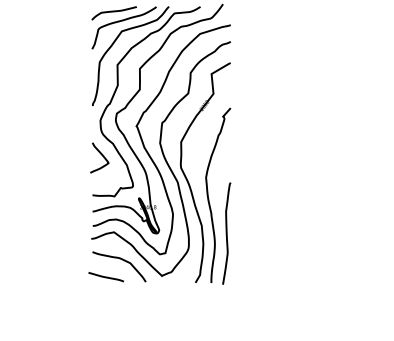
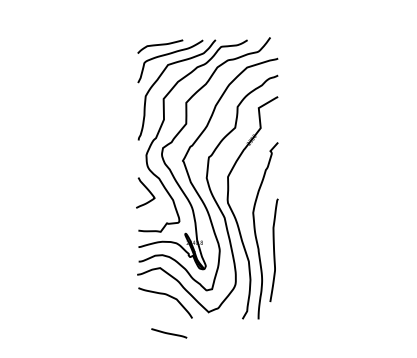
curve: (226, 233) -> (273, 250), moved
line: (106, 277) -> (169, 333), moved

